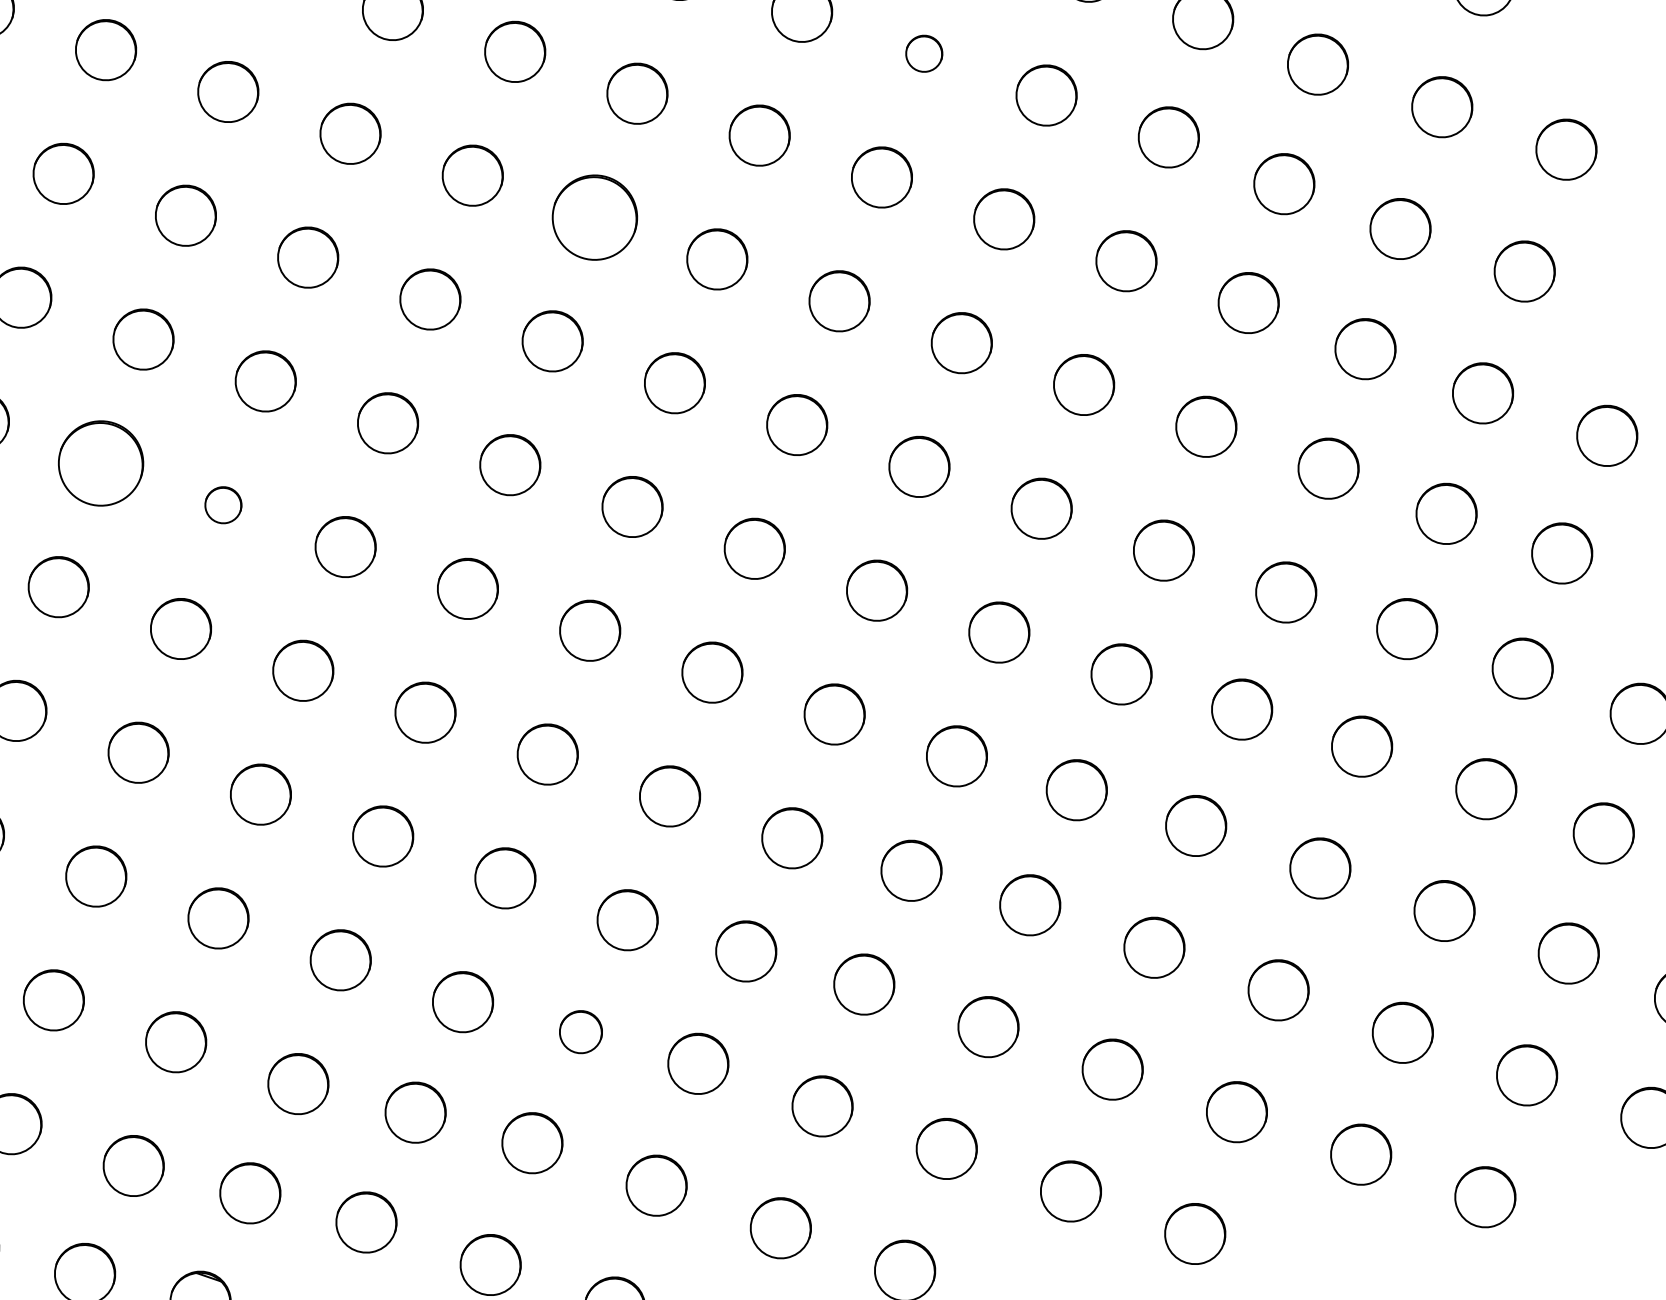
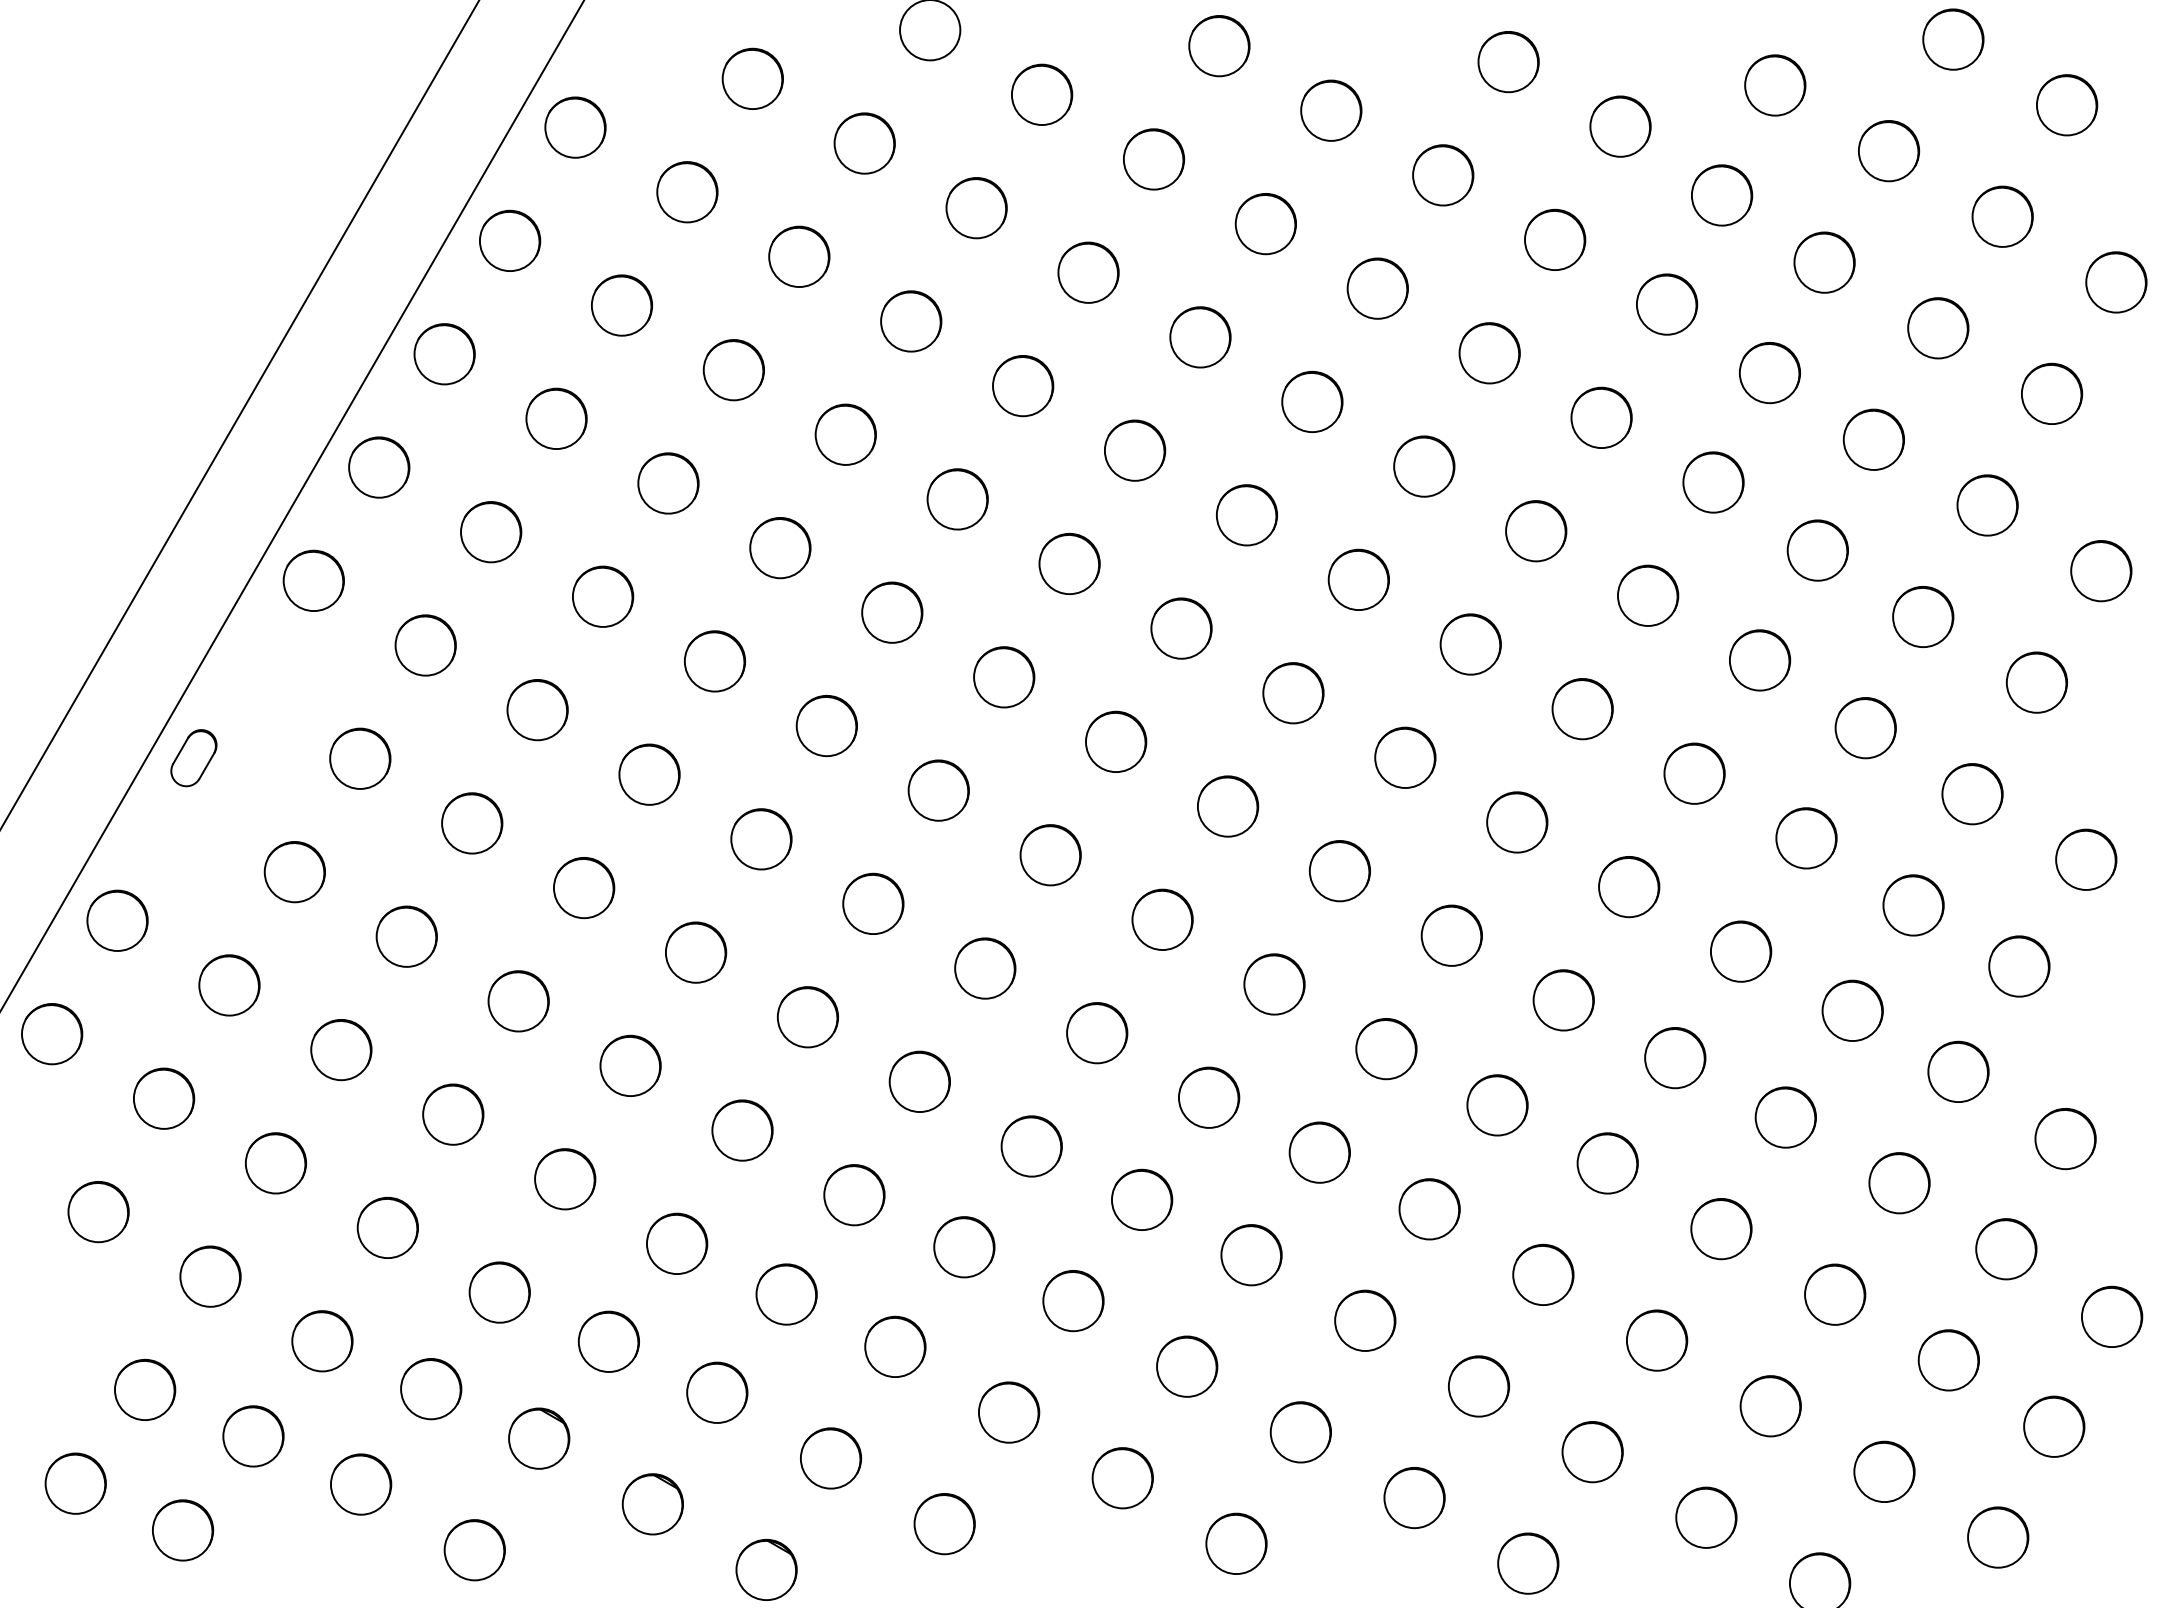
circle: (924, 53) -> (1489, 353), size x1.67
part: (595, 217) -> (1135, 450), size x0.71
part: (101, 462) -> (603, 596), size x0.71
circle: (222, 505) -> (714, 661), size x1.67
circle: (581, 1032) -> (964, 1247), size x1.43

